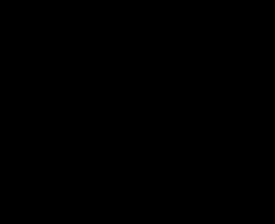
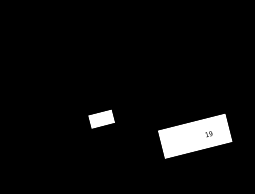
fill: (123, 139) -> (101, 118), removed
fill: (225, 153) -> (195, 135), removed

